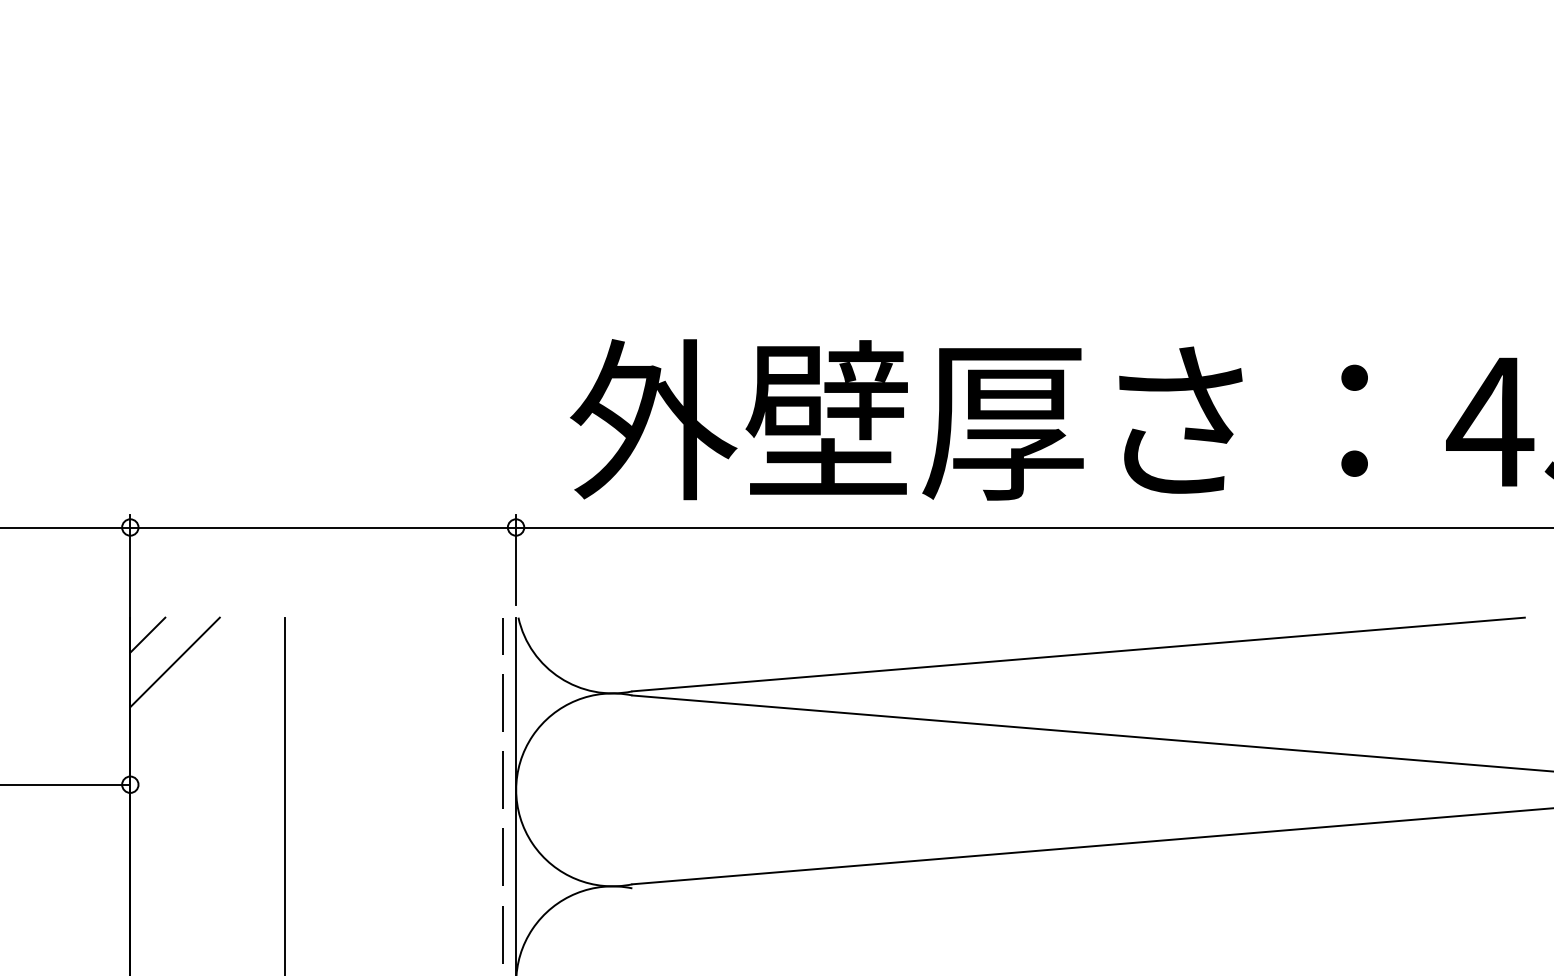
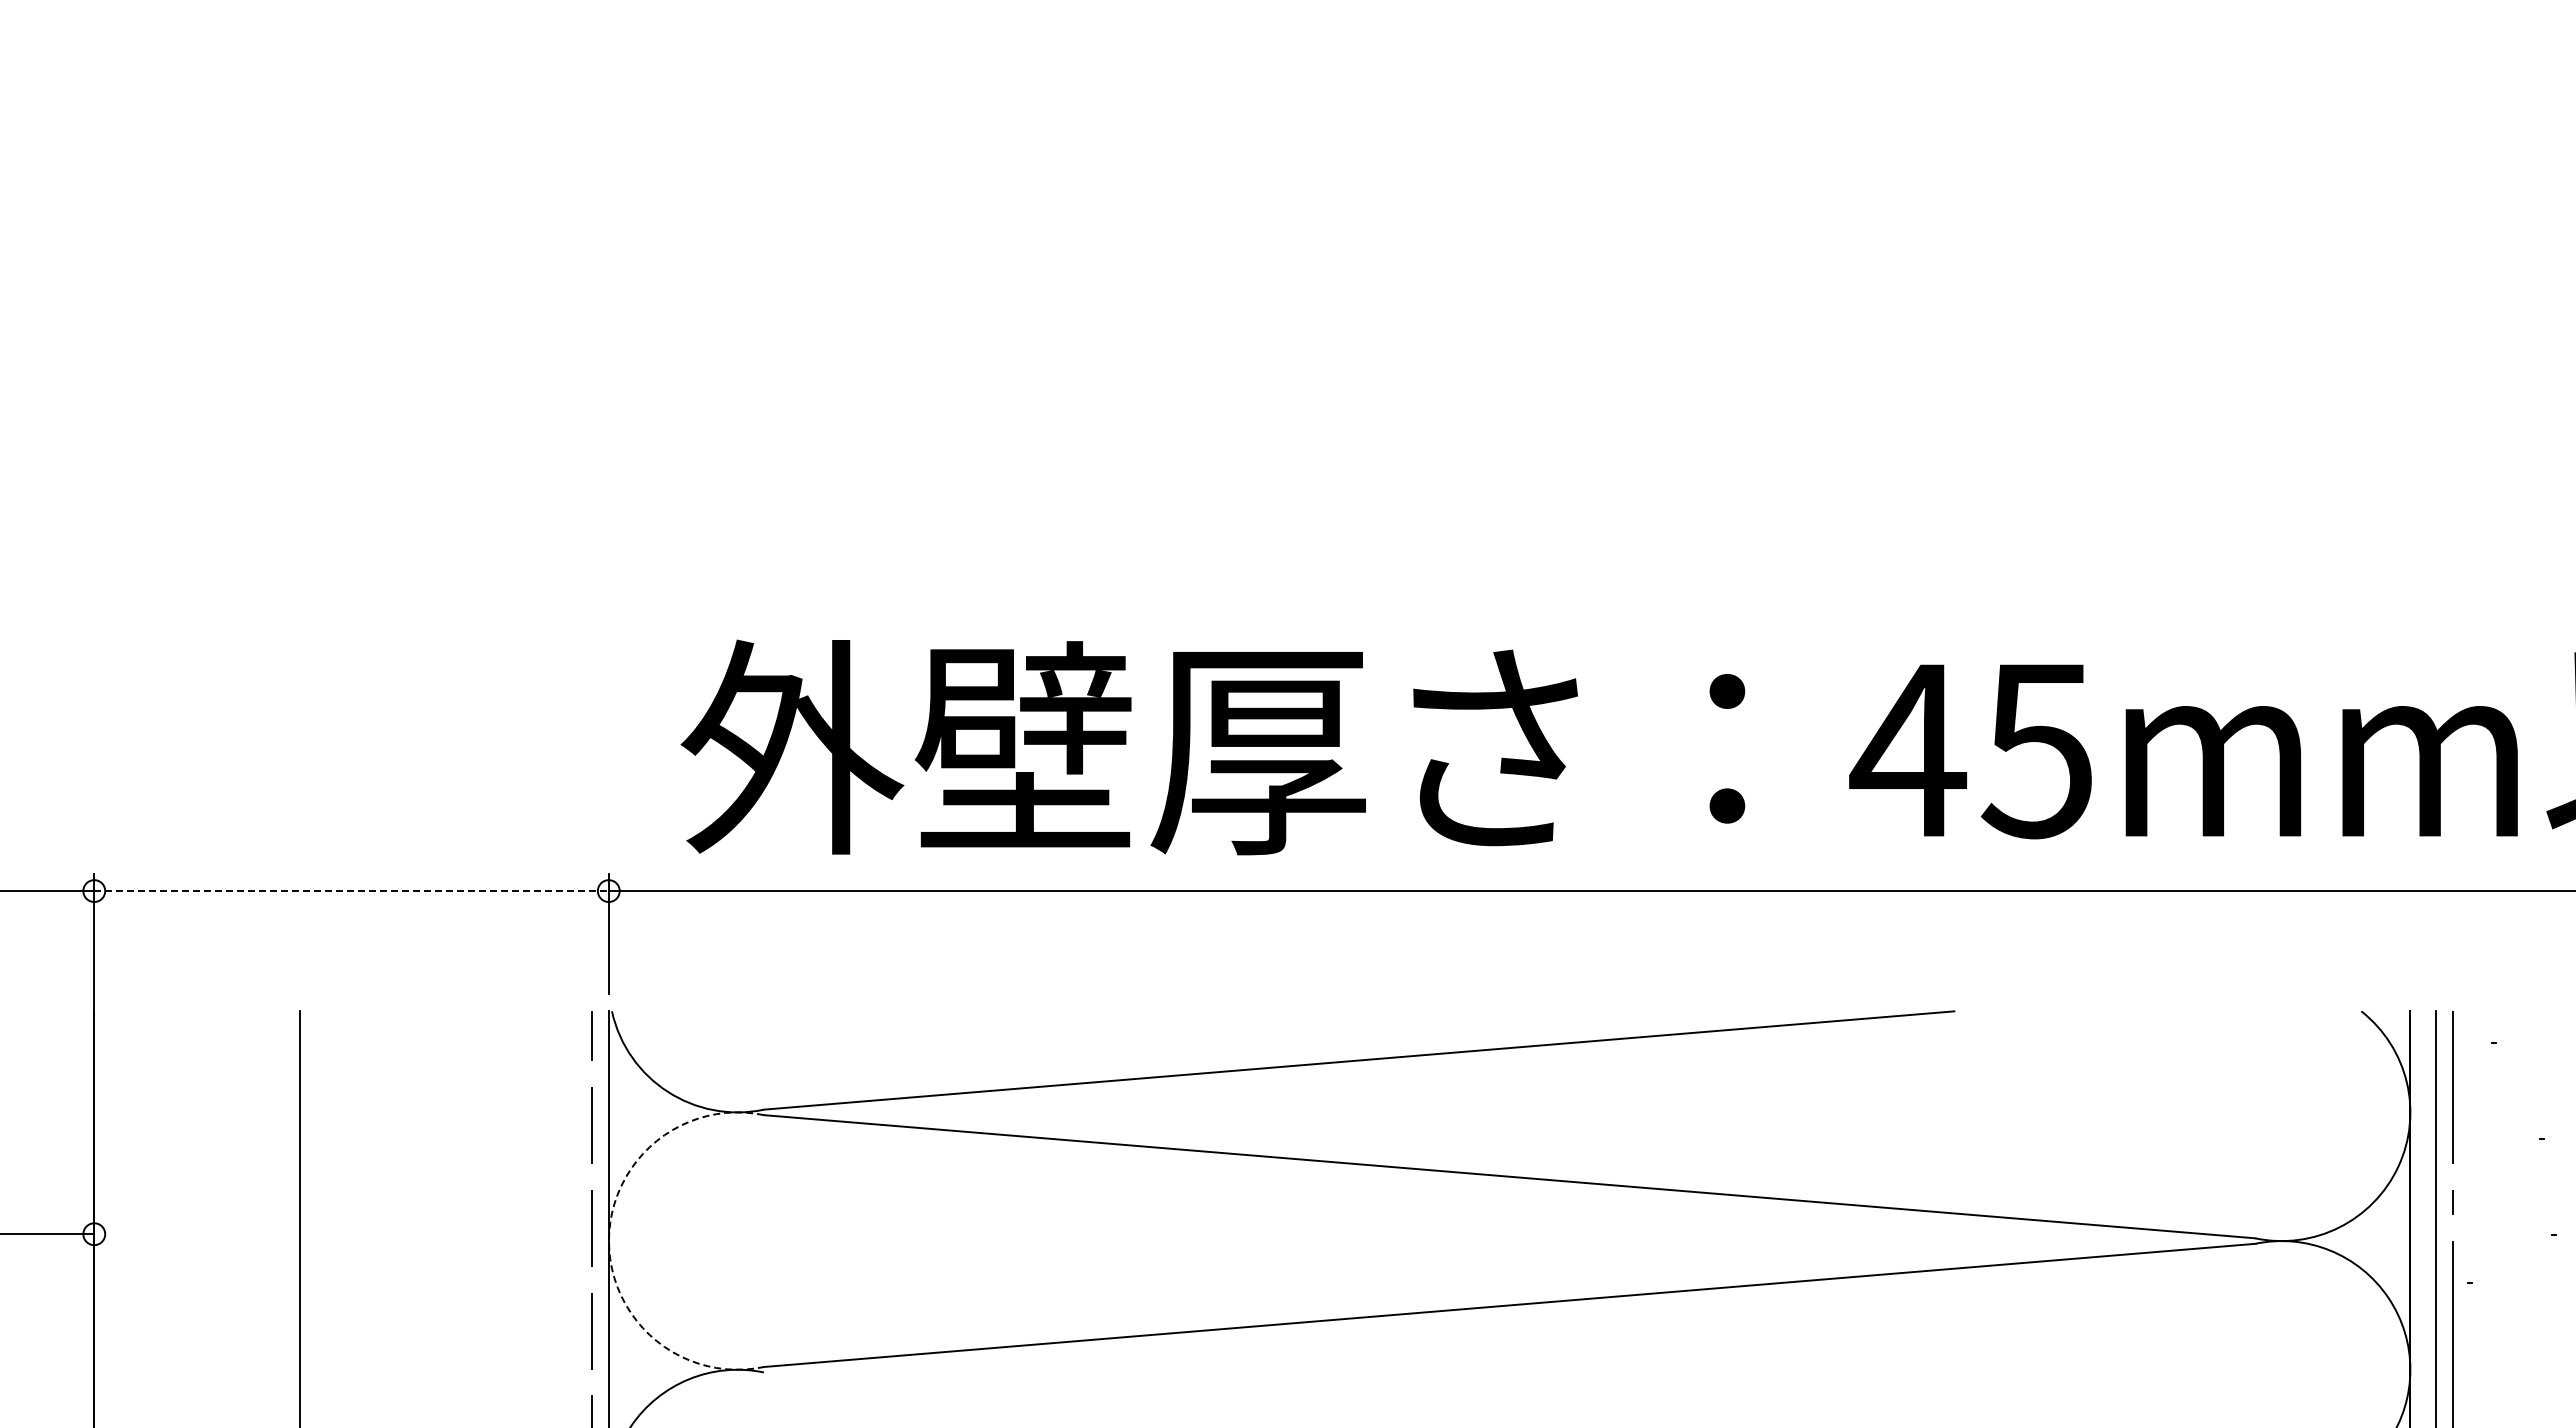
line: (323, 527) -> (352, 891), solid -> dashed
line: (147, 635) -> (117, 1034), removed
line: (174, 662) -> (153, 1070), removed
arc: (515, 790) -> (608, 1241), solid -> dashed

